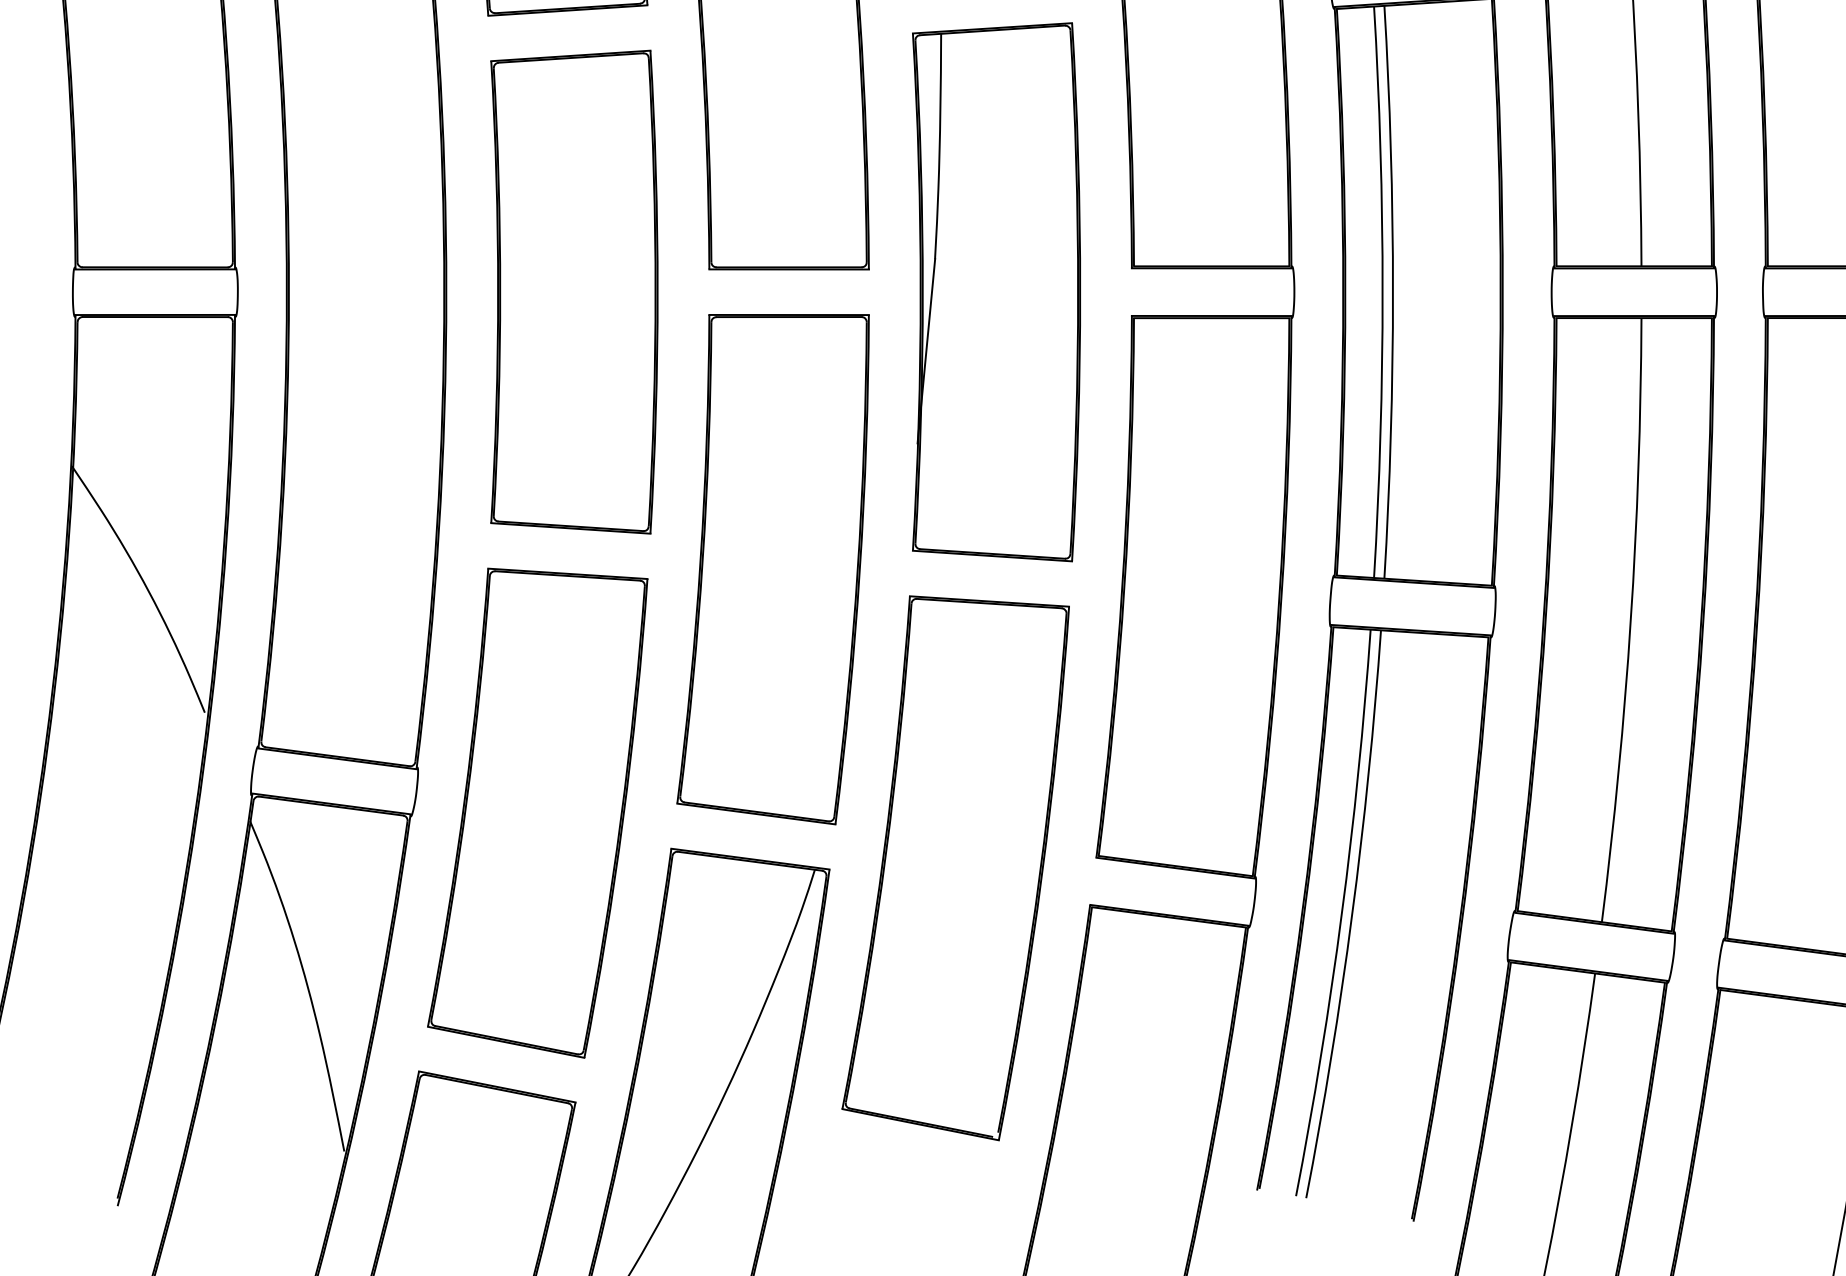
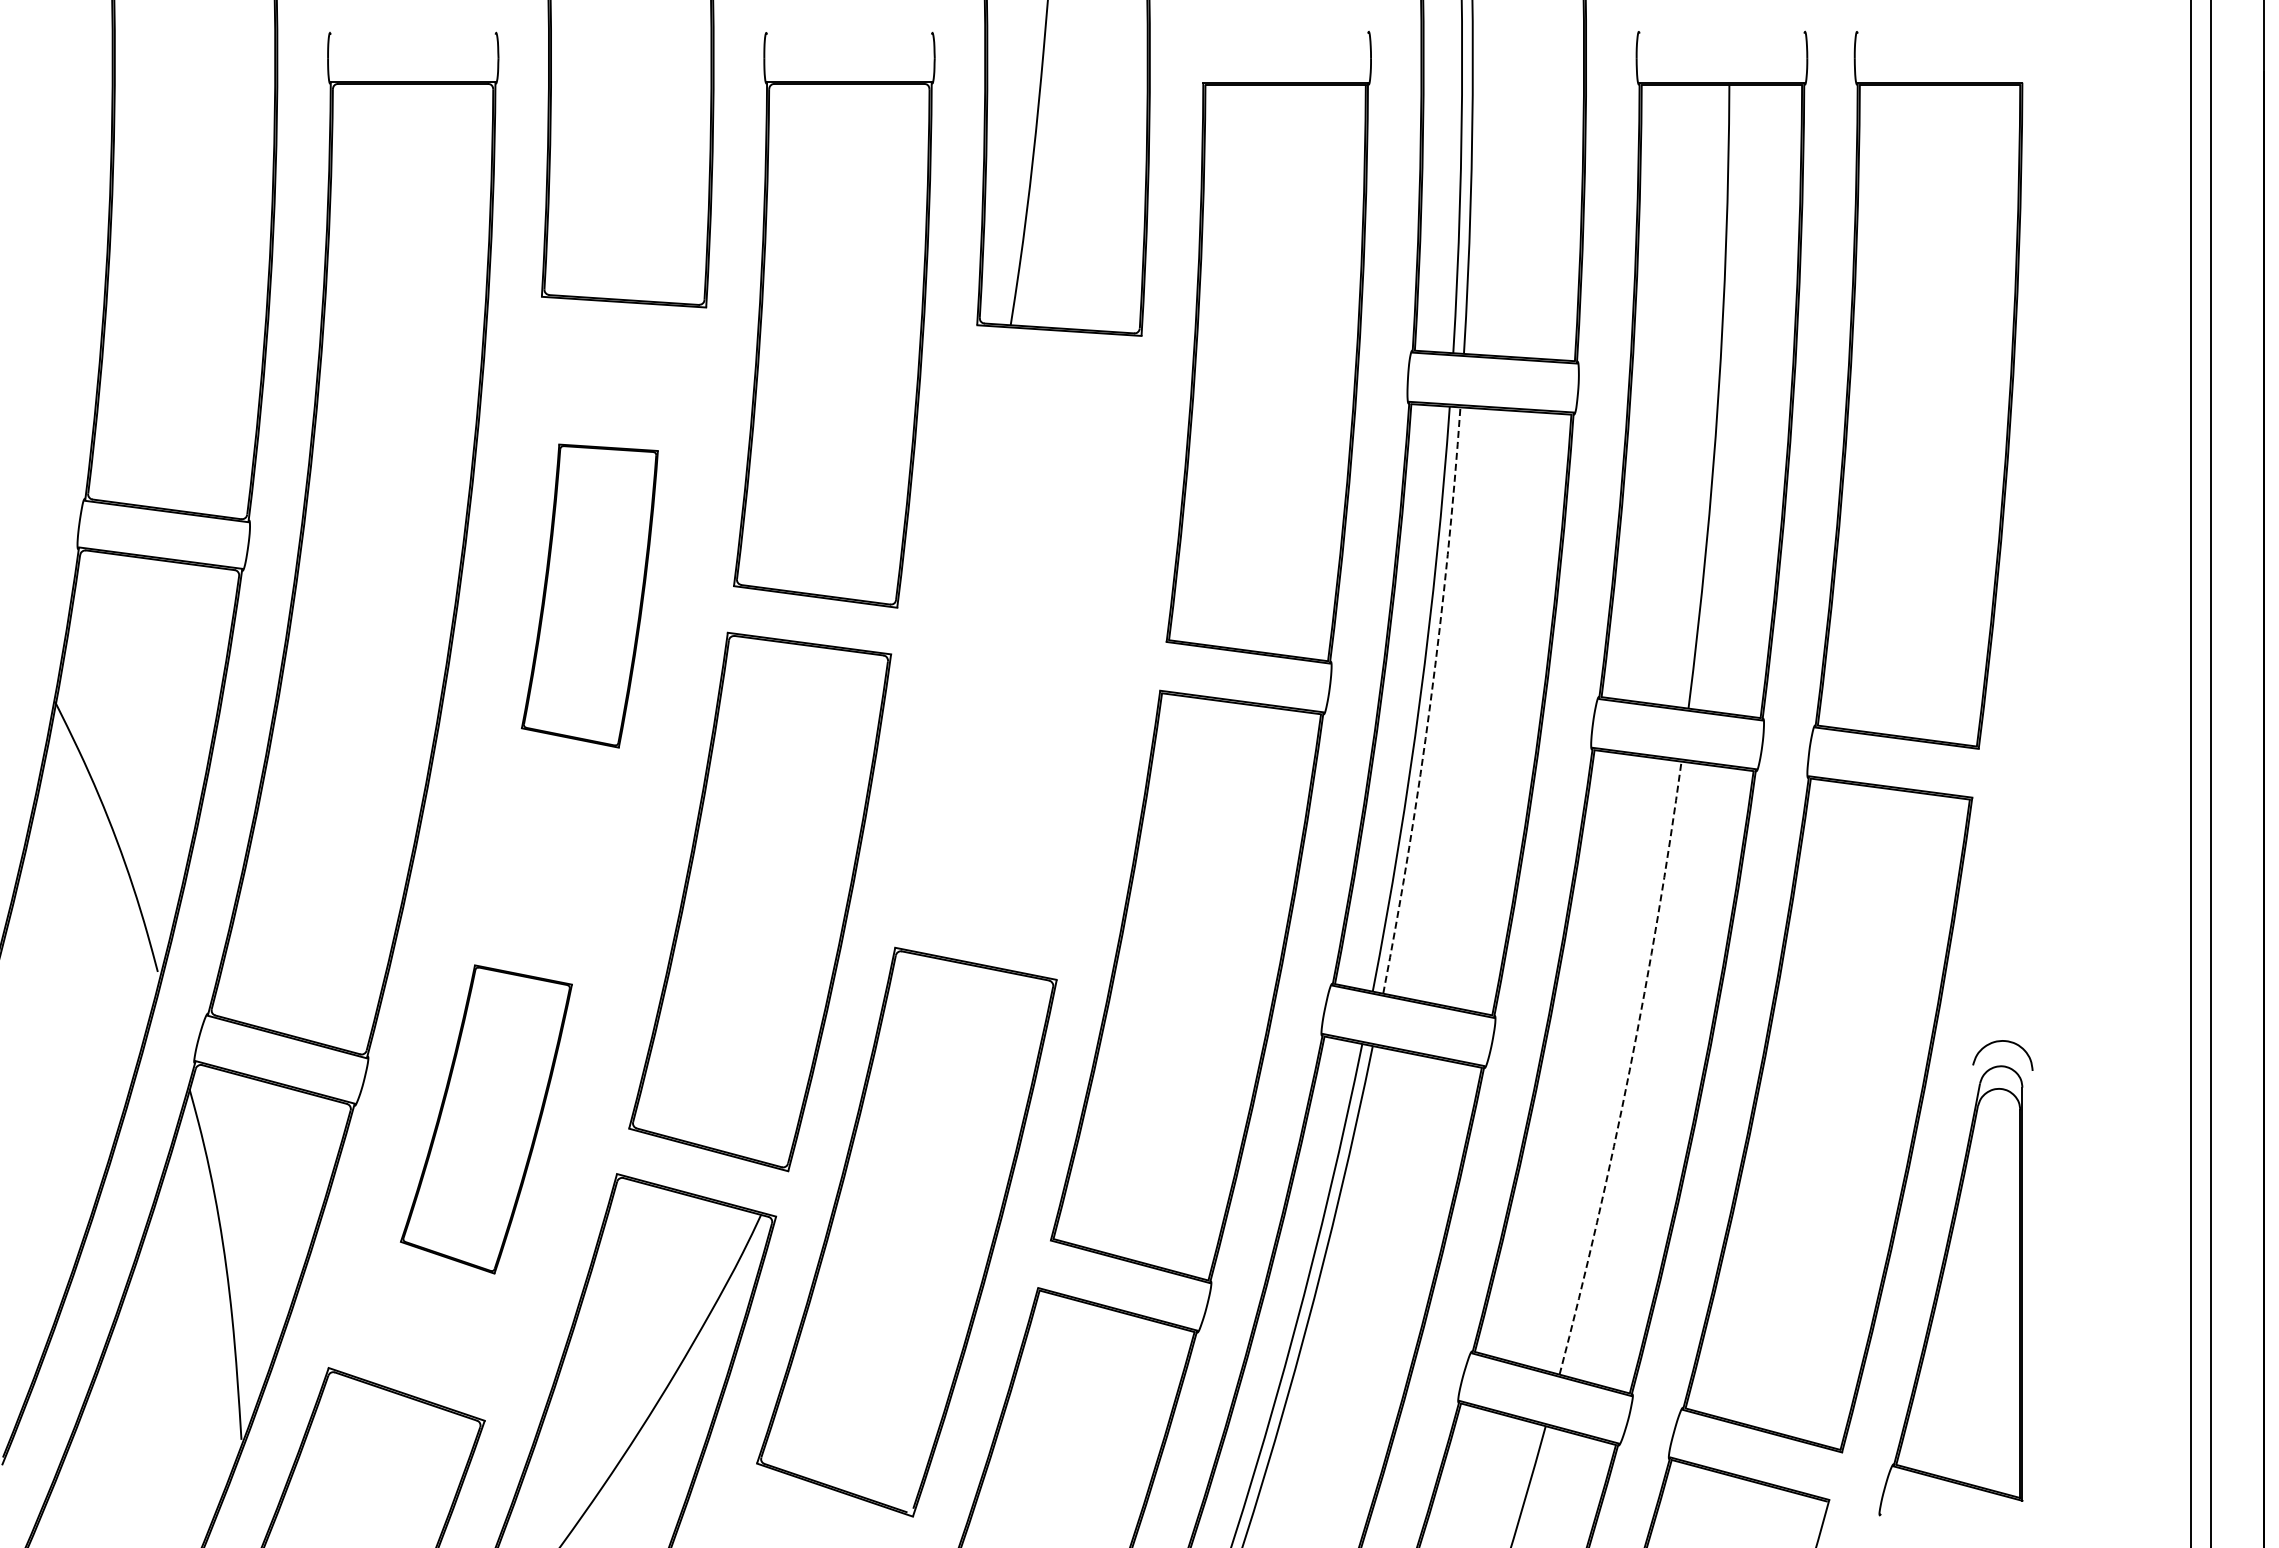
arc: (1392, 292) -> (1430, 701), solid -> dashed
part: (571, 296) -> (589, 595), size x0.6
part: (993, 296) -> (1021, 652), removed
arc: (1630, 620) -> (1629, 1069), solid -> dashed
part: (539, 812) -> (486, 1119), size x0.6

